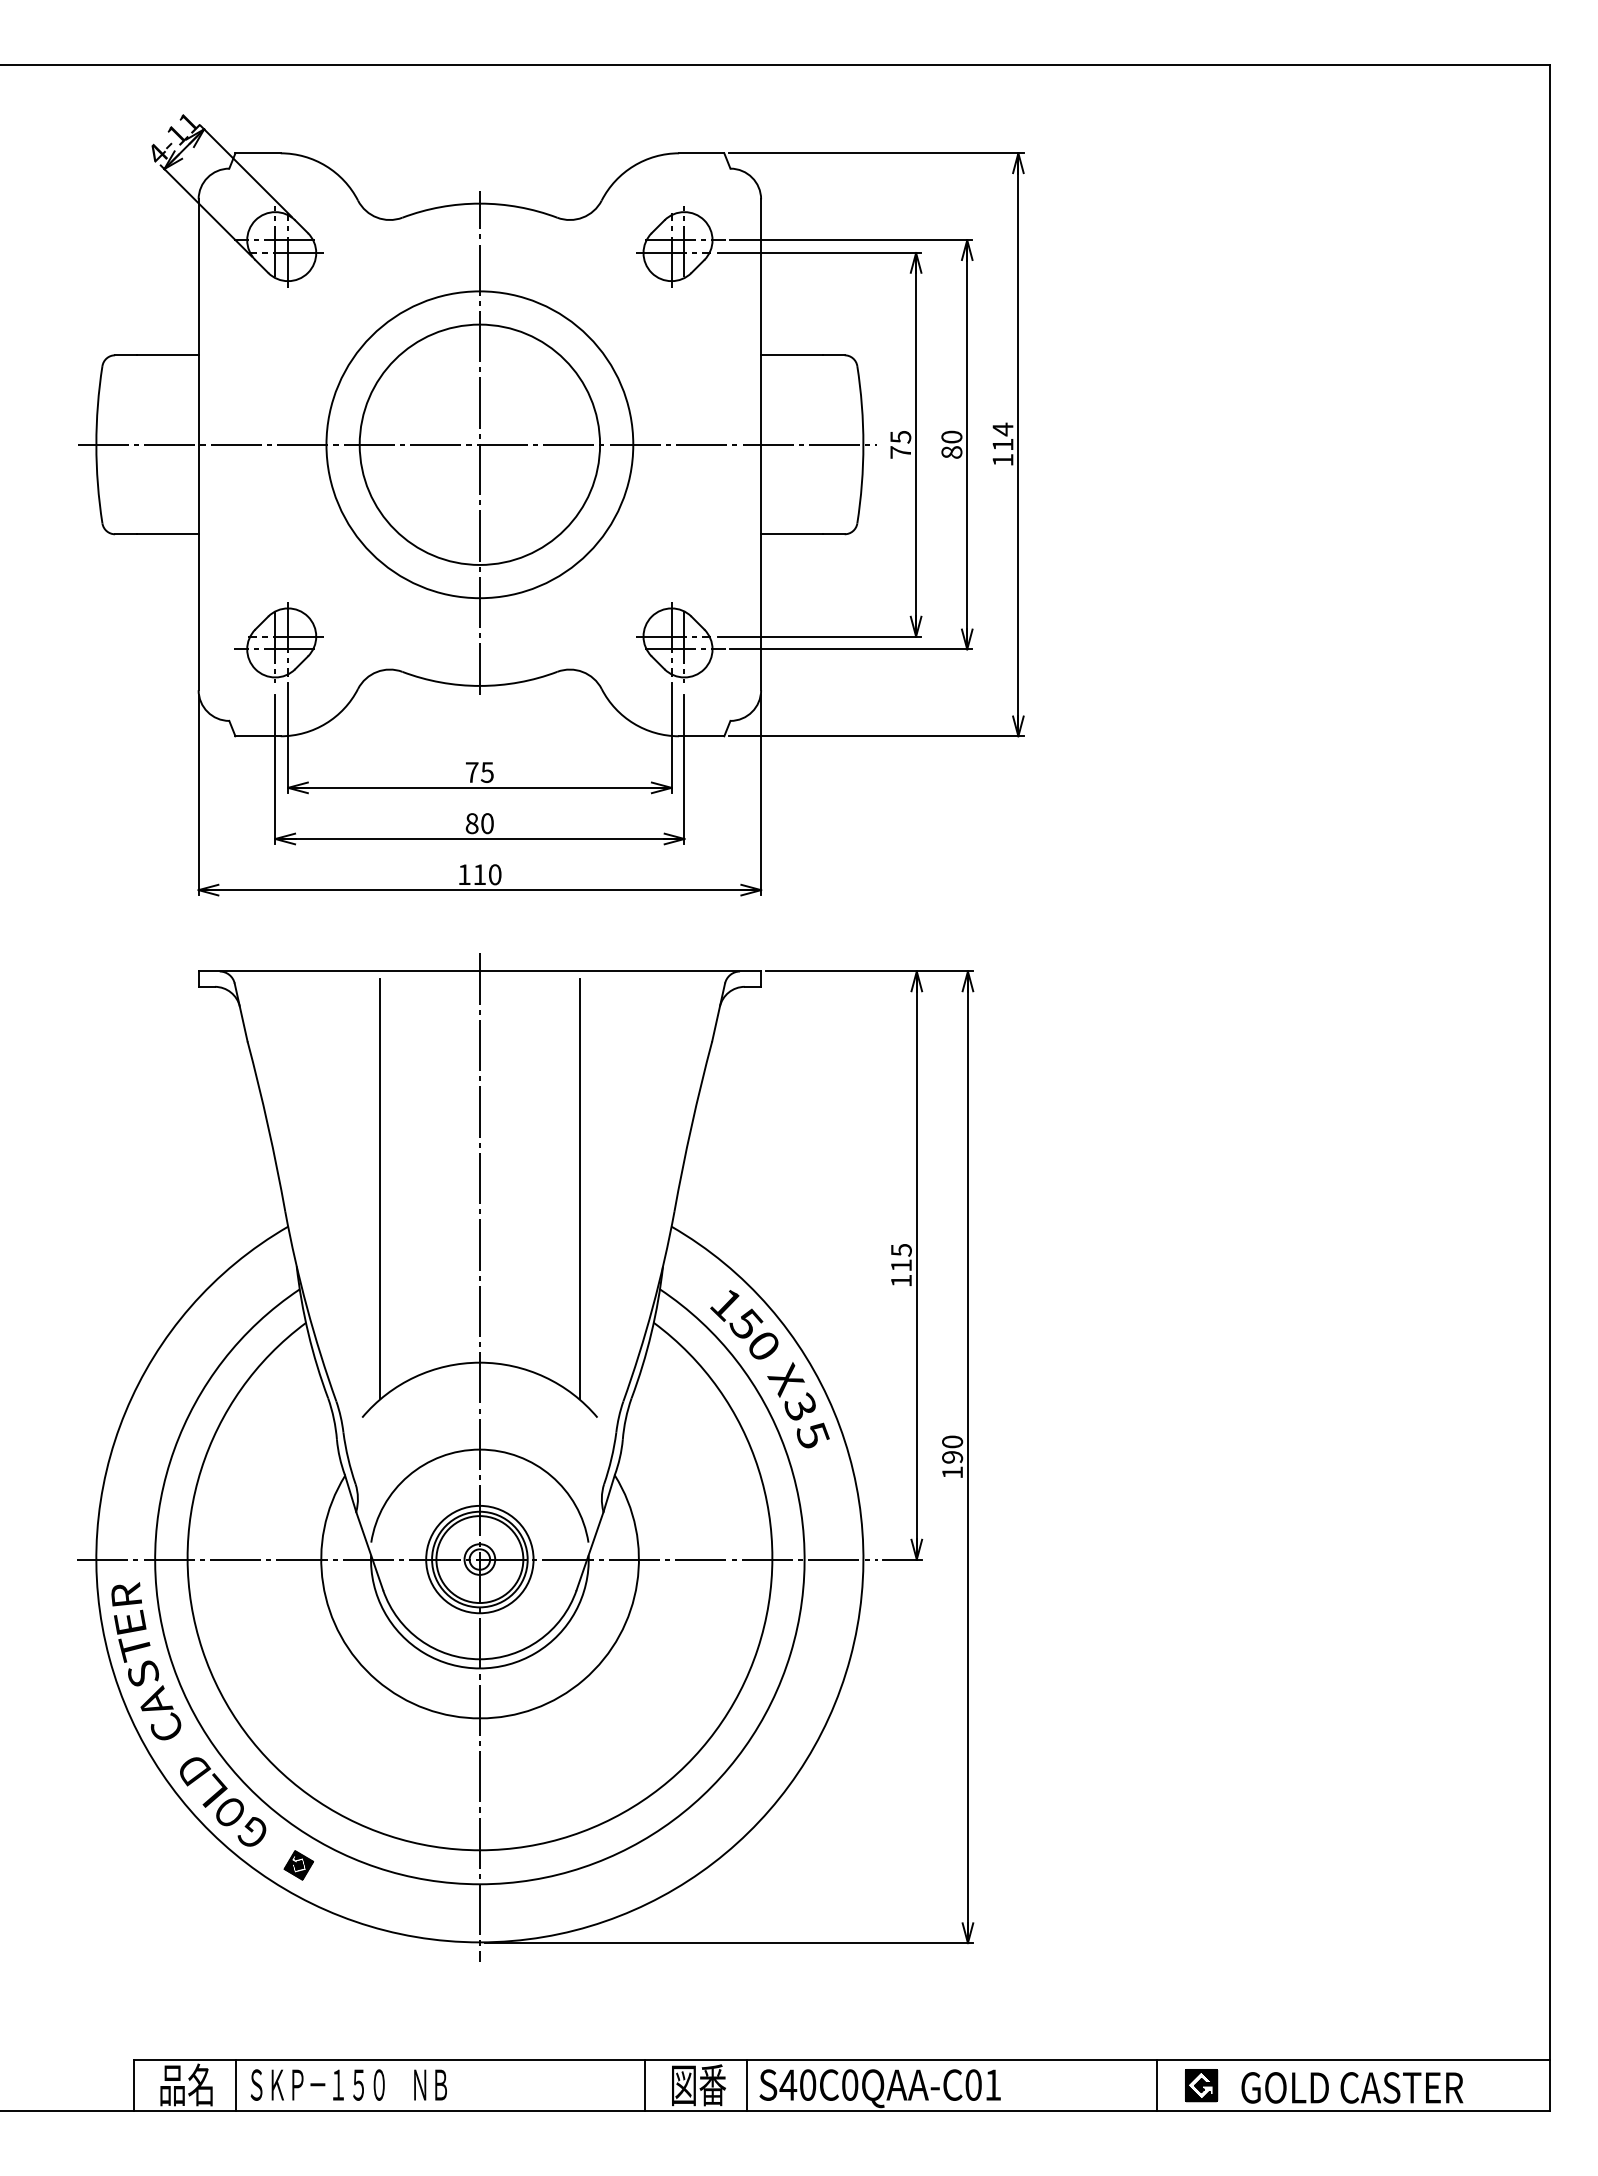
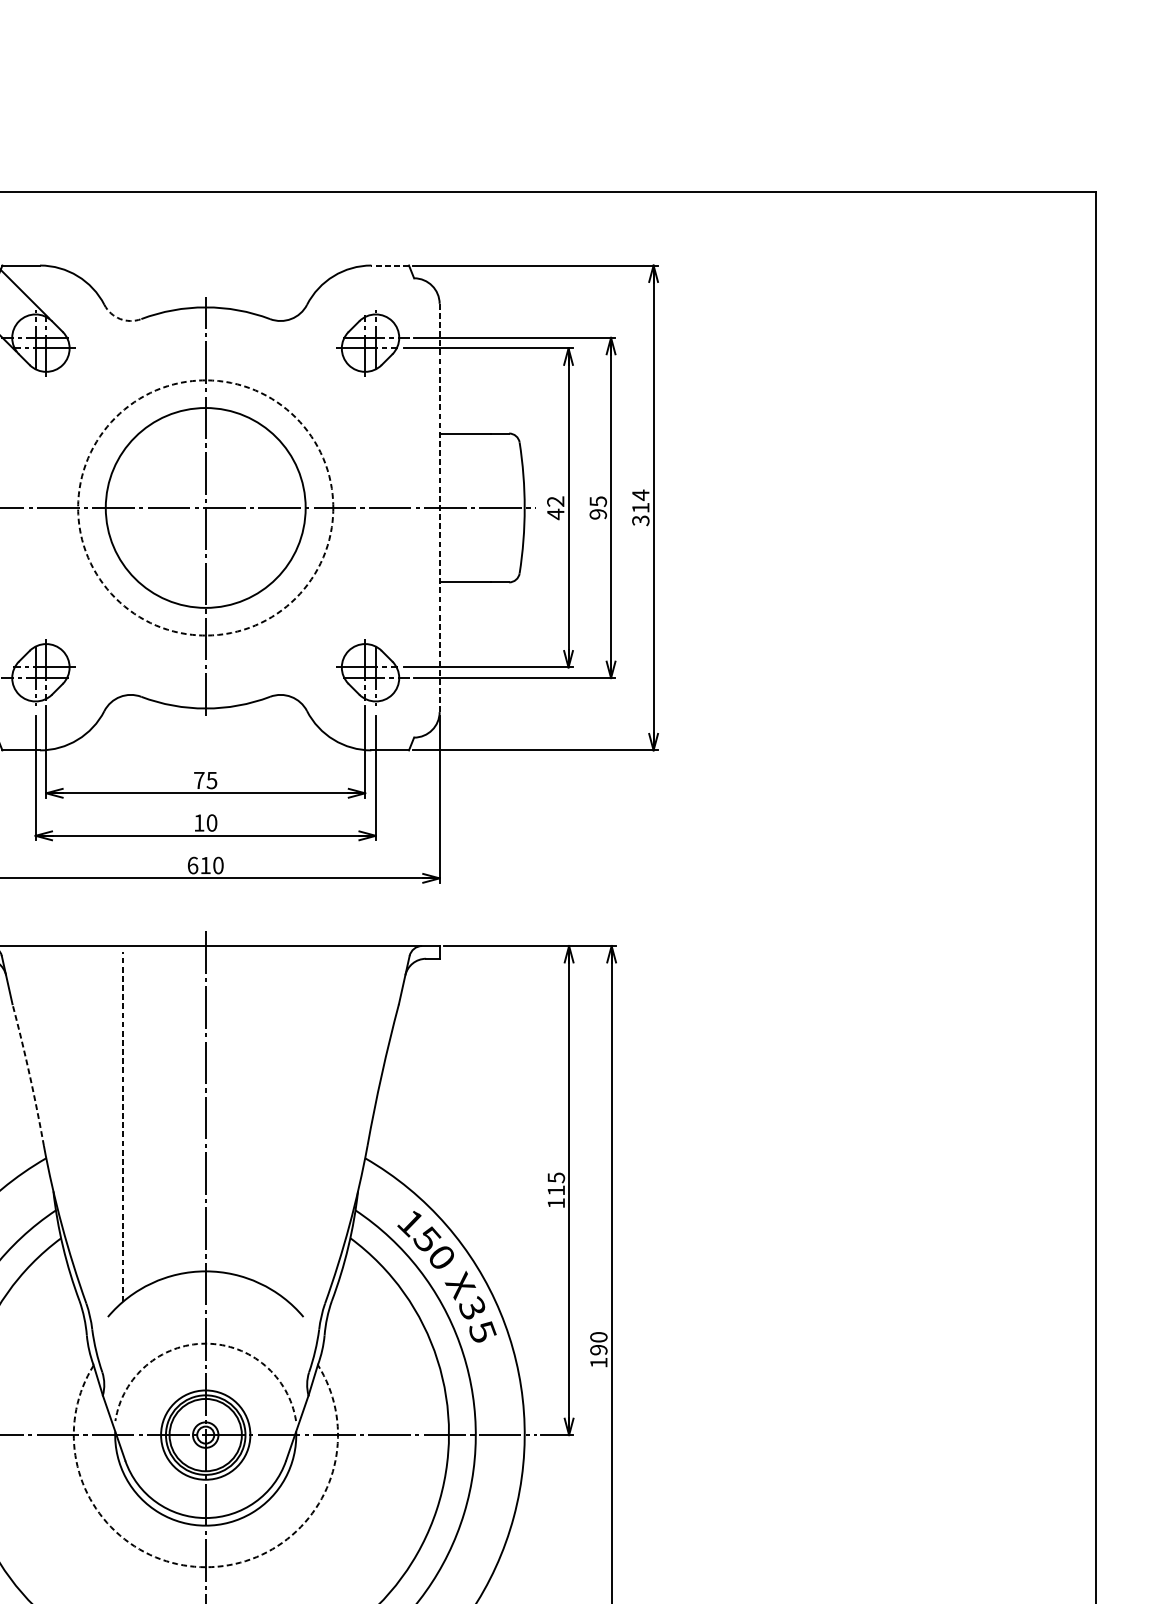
line: (701, 153) -> (390, 265), solid -> dashed
arc: (377, 217) -> (120, 318), solid -> dashed
circle: (479, 444) -> (205, 507), solid -> dashed
line: (761, 444) -> (439, 507), solid -> dashed
text: (900, 444) -> (555, 507), 75 -> 42
text: (951, 444) -> (597, 507), 80 -> 95
text: (1002, 460) -> (640, 521), 114 -> 314
text: (471, 823) -> (198, 822), 80 -> 10
text: (464, 874) -> (192, 865), 110 -> 610
arc: (268, 1126) -> (29, 1074), solid -> dashed
line: (380, 1188) -> (123, 1126), solid -> dashed
line: (579, 1189) -> (288, 1127), removed
arc: (479, 1449) -> (205, 1343), solid -> dashed
arc: (480, 1718) -> (206, 1567), solid -> dashed

